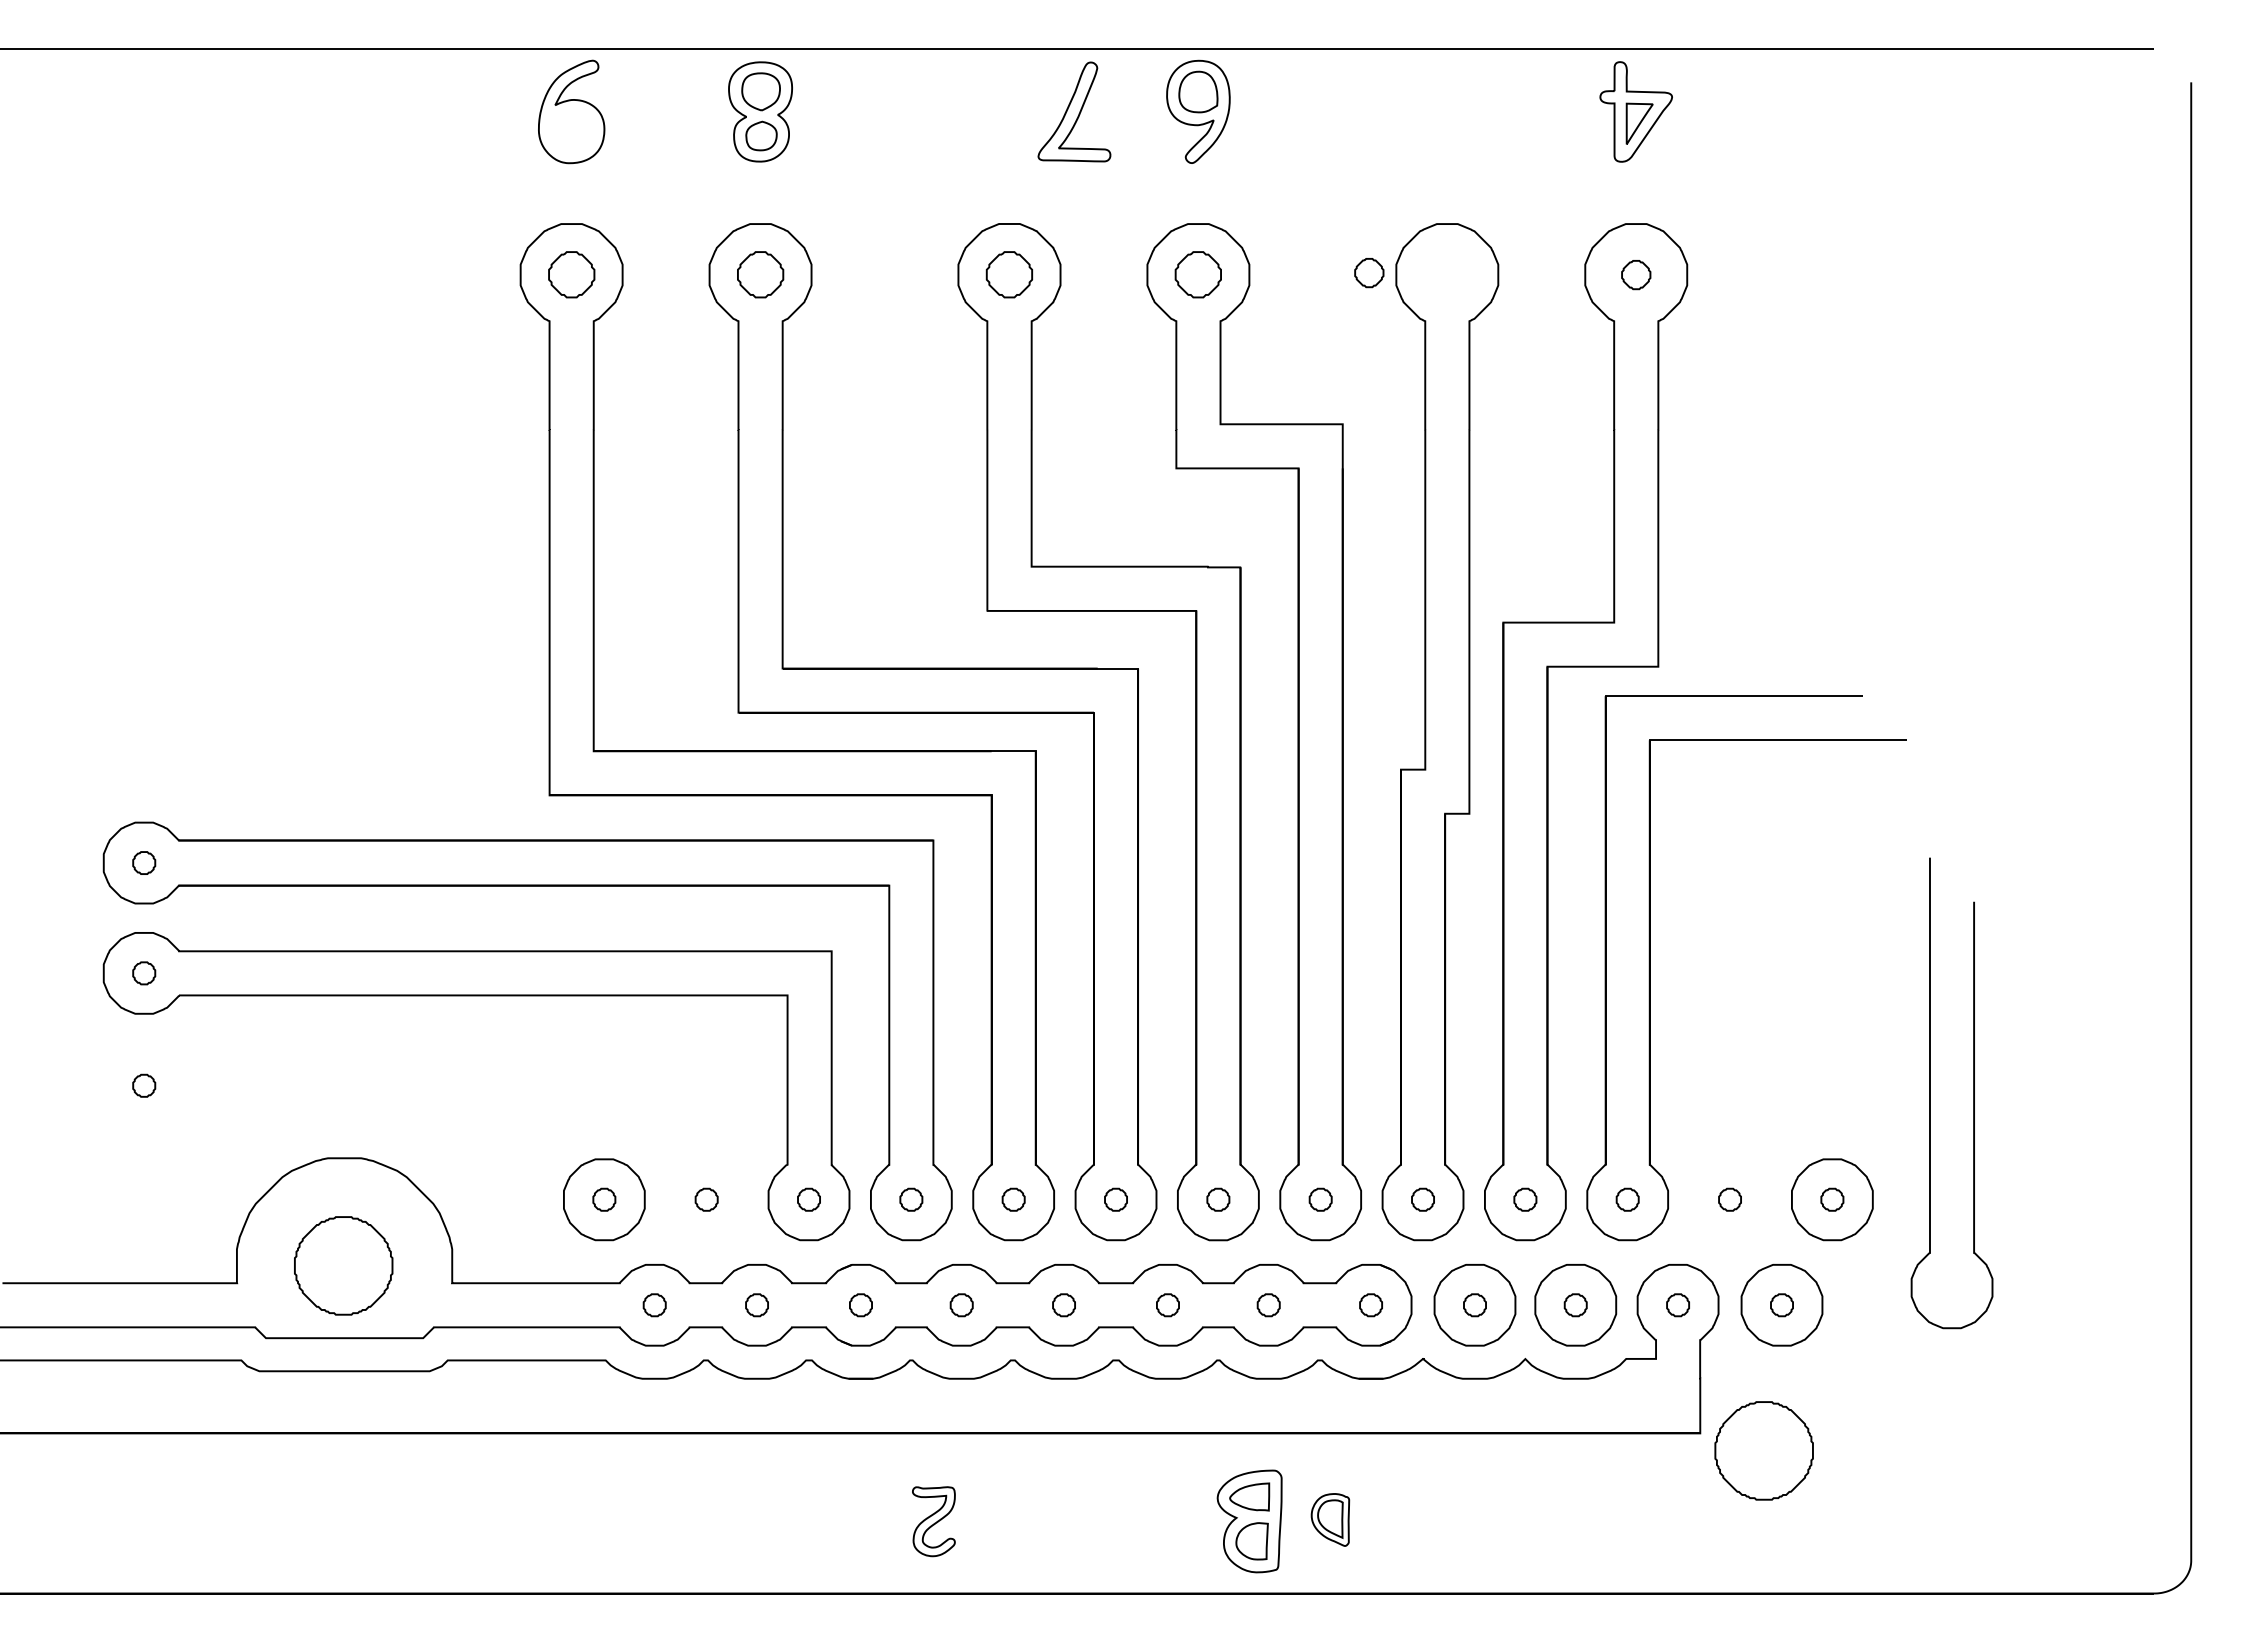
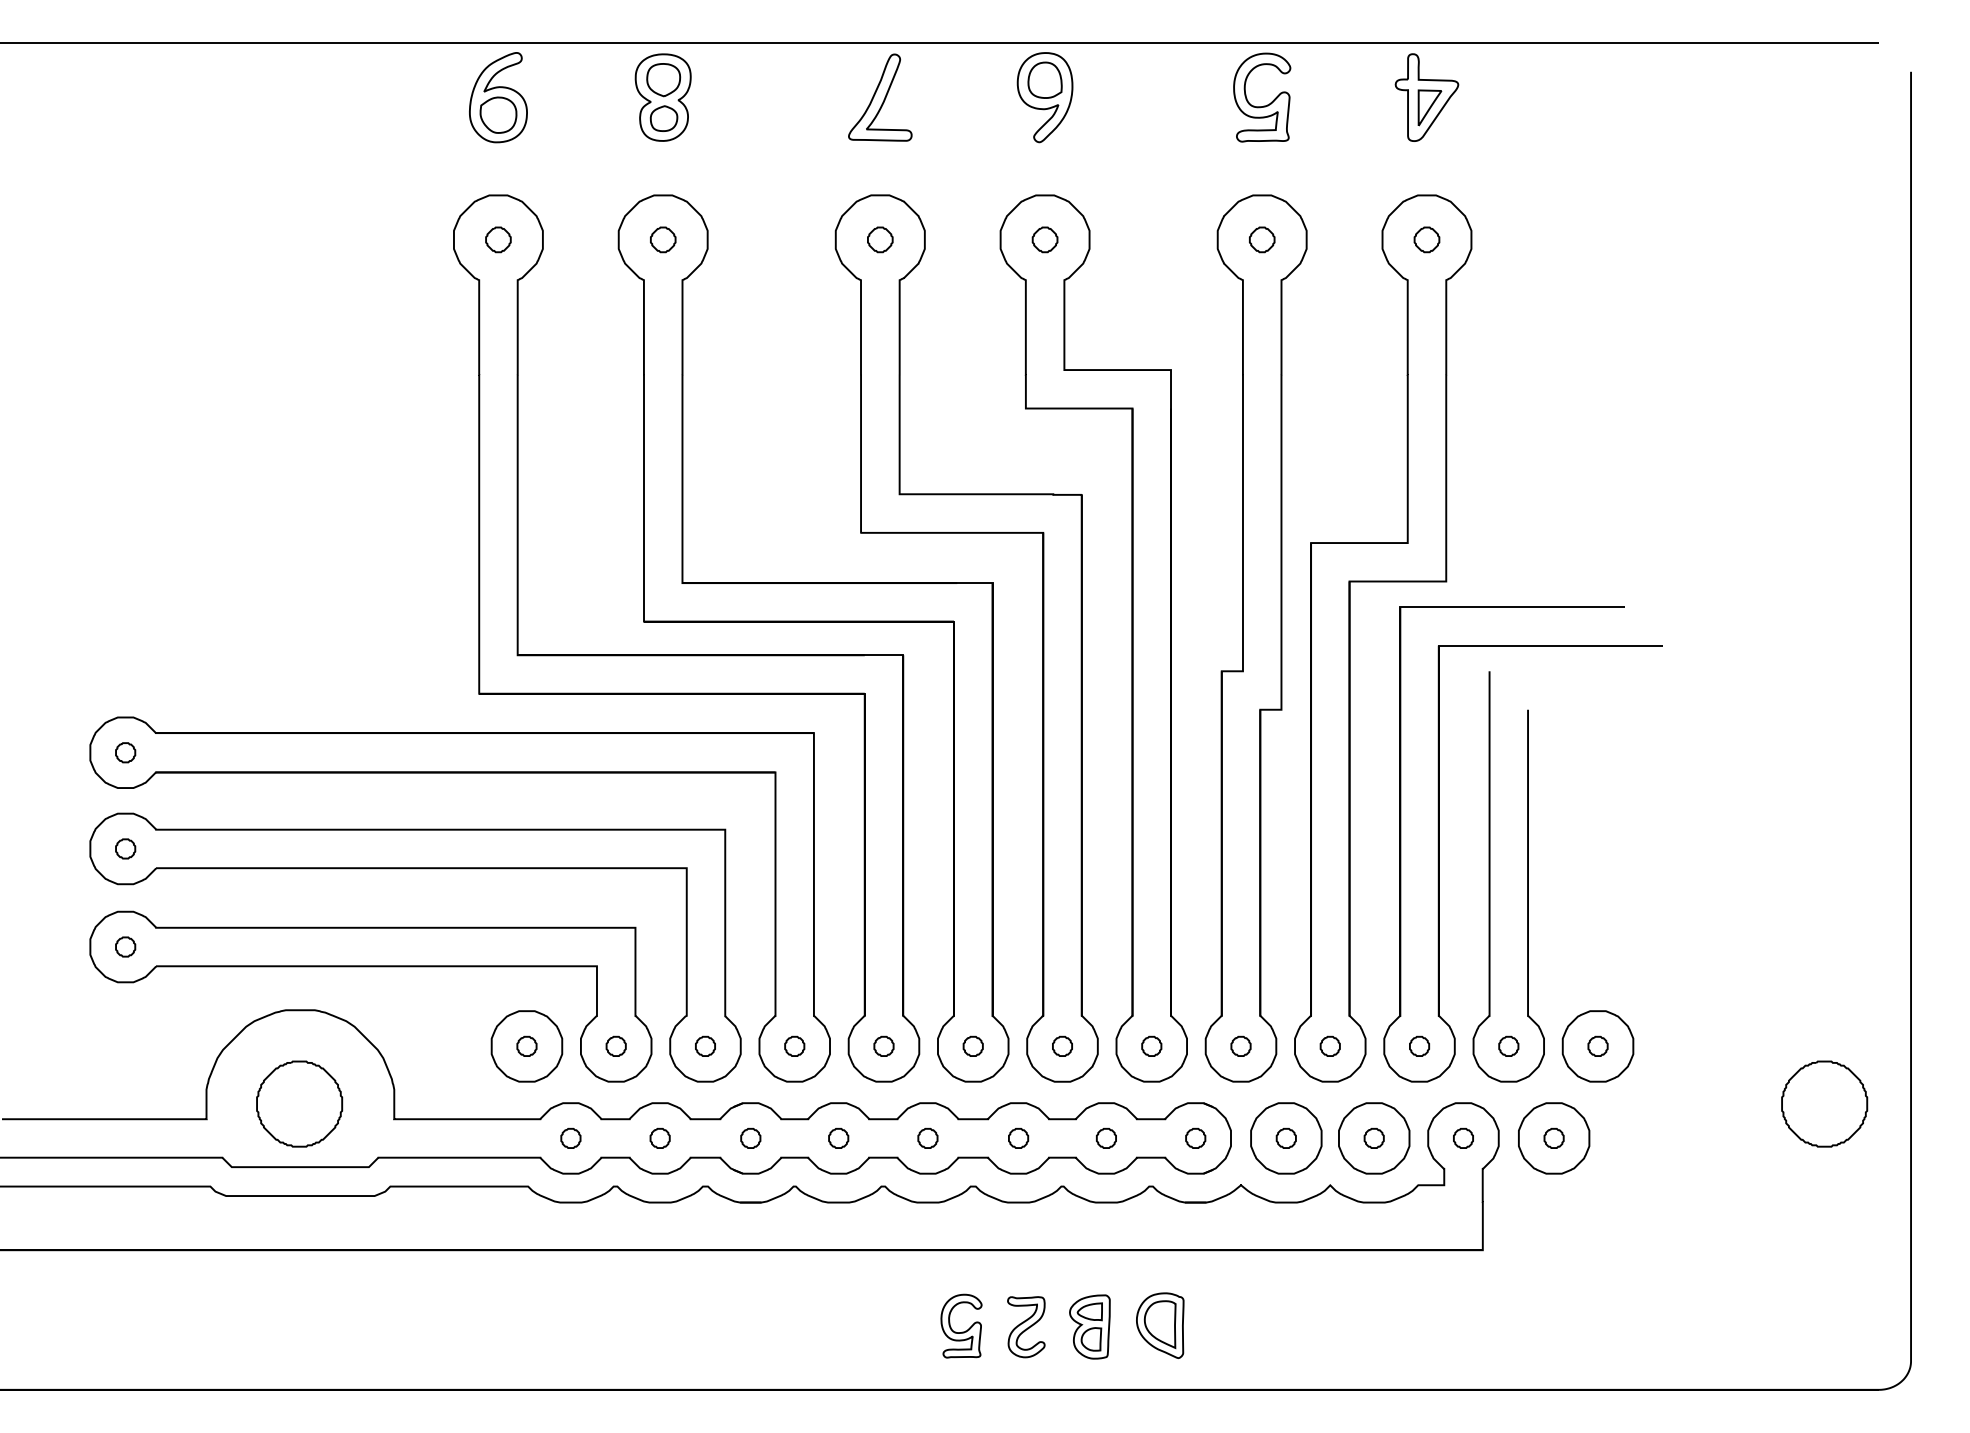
part: (1074, 111) -> (880, 97), moved
part: (1451, 120) -> (1265, 105), added
part: (571, 131) -> (498, 114), added
part: (1369, 273) -> (1262, 240), moved
part: (571, 275) -> (498, 240), size x0.62
part: (760, 275) -> (663, 240), size x0.62
part: (1009, 275) -> (880, 240), size x0.62
part: (1198, 275) -> (1045, 240), size x0.62
curve: (1930, 1093) -> (1490, 876), moved
part: (424, 1108) -> (370, 966), added
part: (1763, 1450) -> (1824, 1103), moved
part: (1330, 1519) -> (1160, 1325), size x1.43
part: (933, 1521) -> (1025, 1327), moved
part: (1249, 1521) -> (1089, 1327), size x0.71
part: (1105, 1526) -> (964, 1331), added

